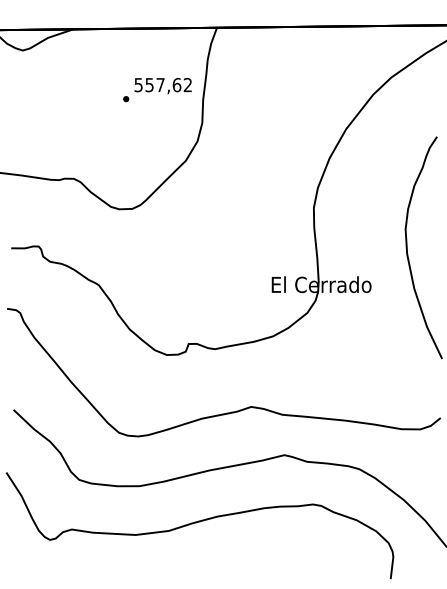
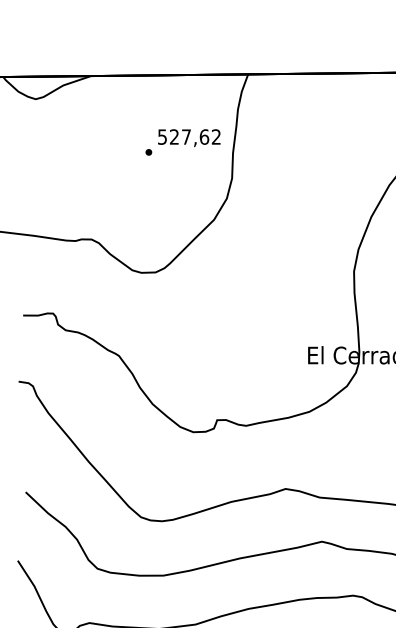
text: (149, 85) -> (174, 137), 557,62 -> 527,62

